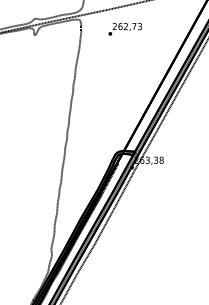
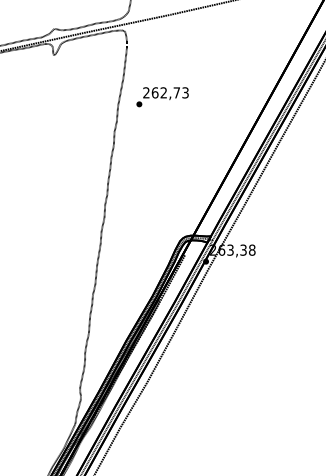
text: (124, 29) -> (161, 97), moved

